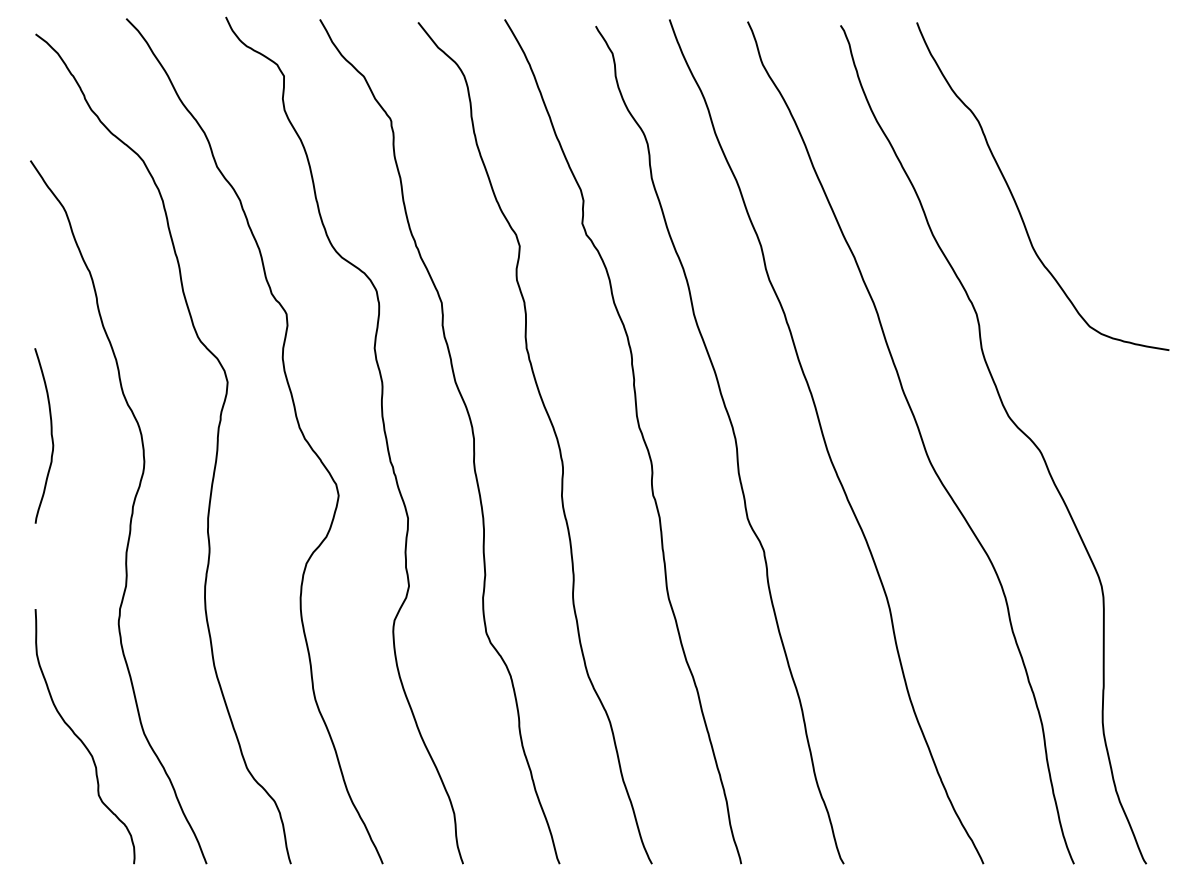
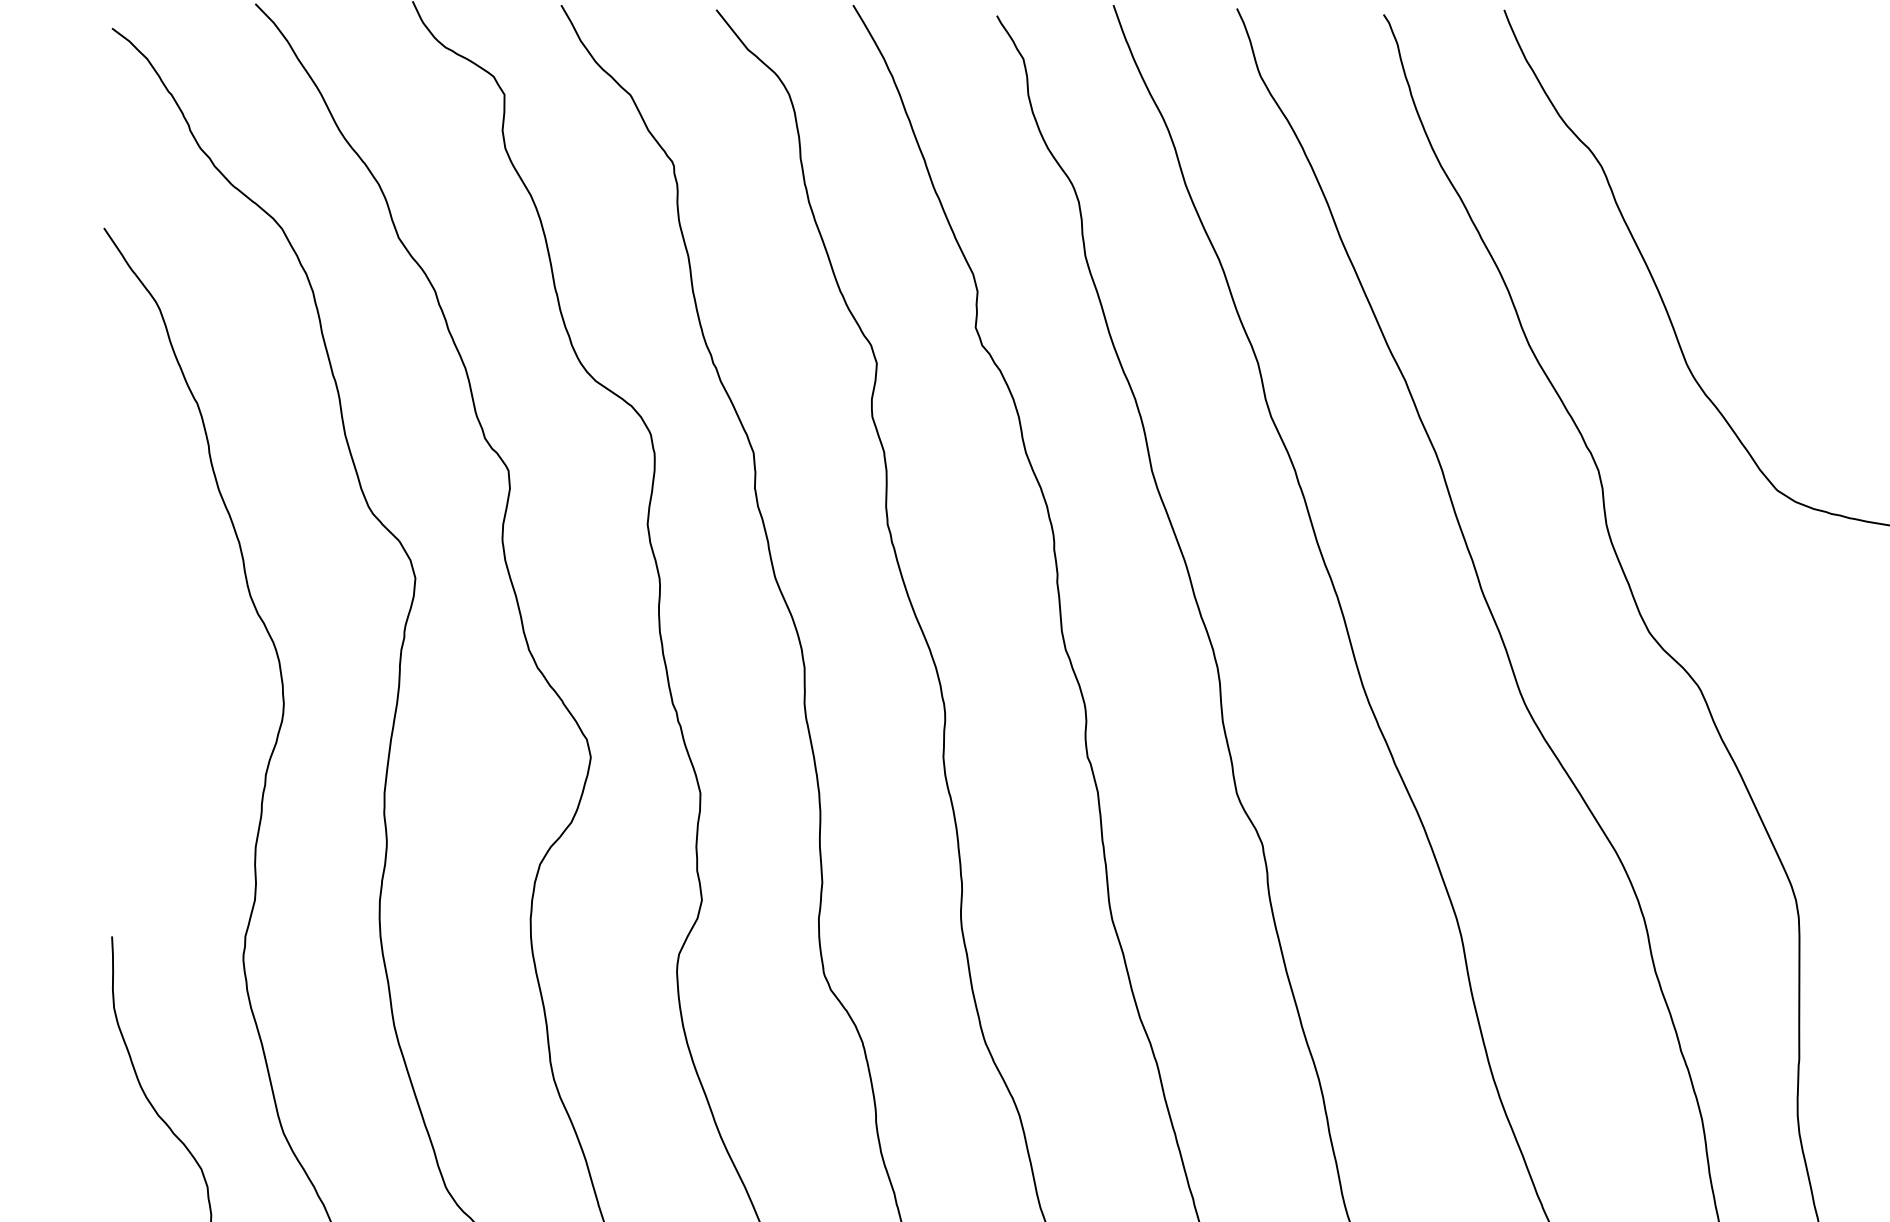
curve: (50, 434) -> (135, 660), removed

